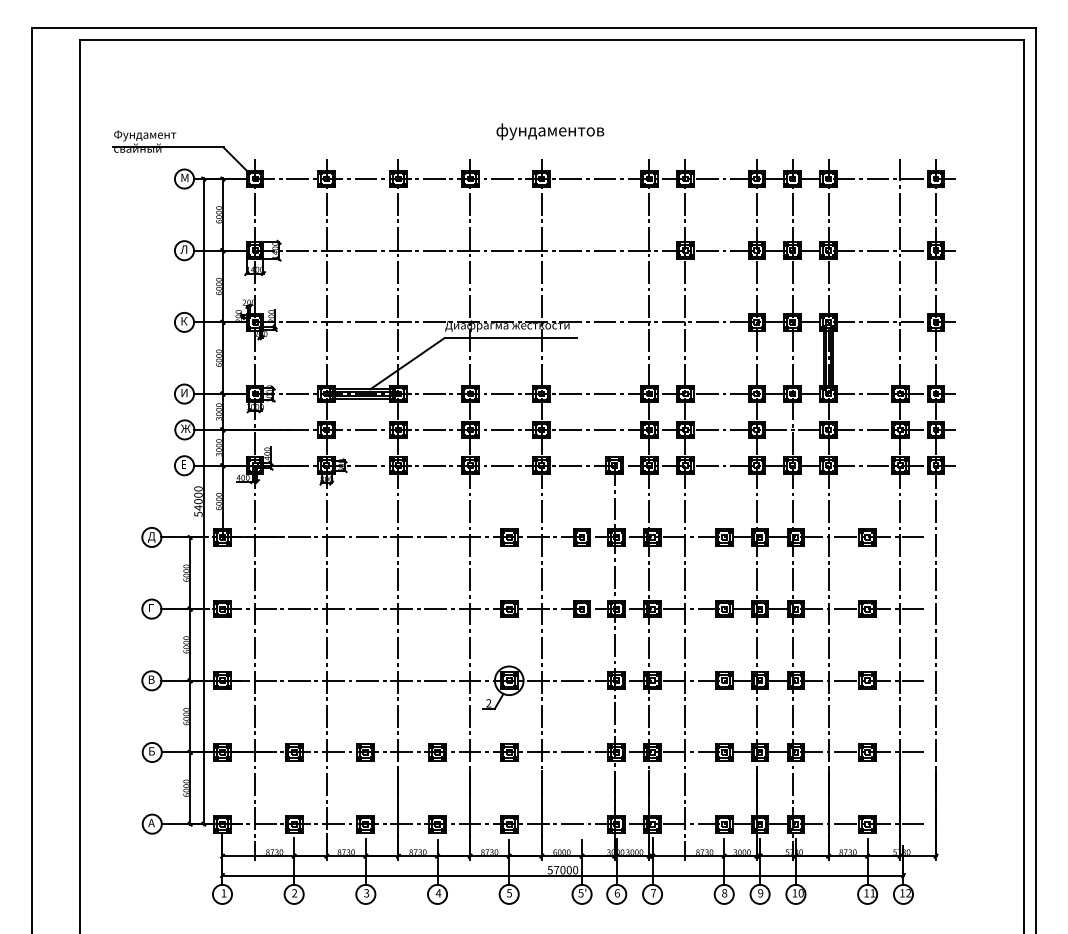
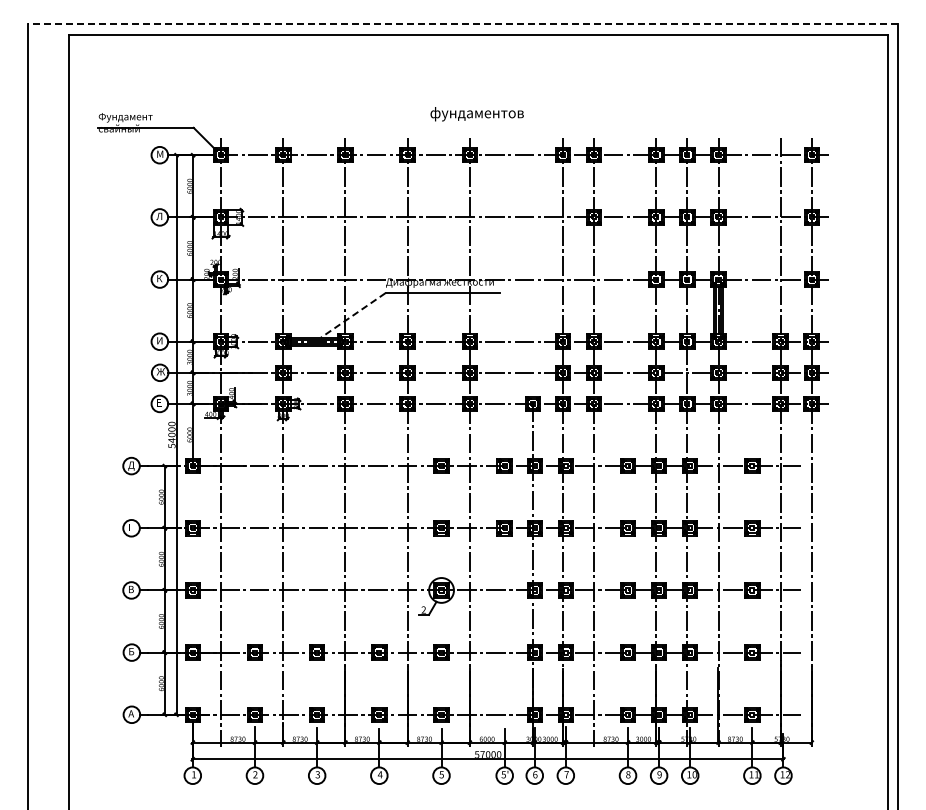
line: (533, 28) -> (462, 24), solid -> dashed
line: (406, 363) -> (352, 315), solid -> dashed

